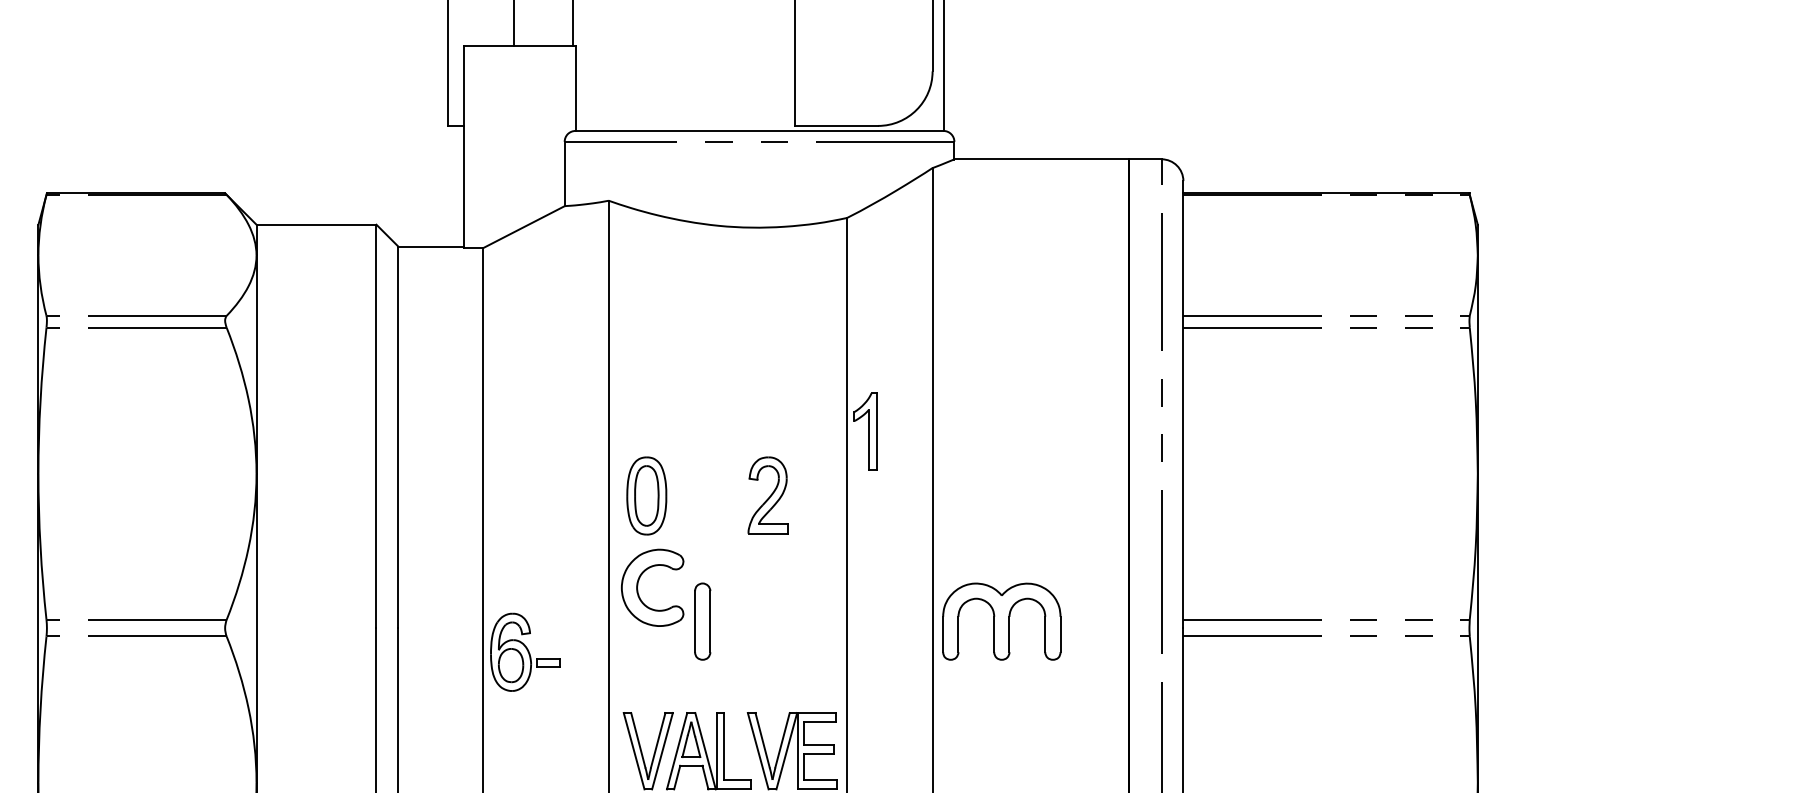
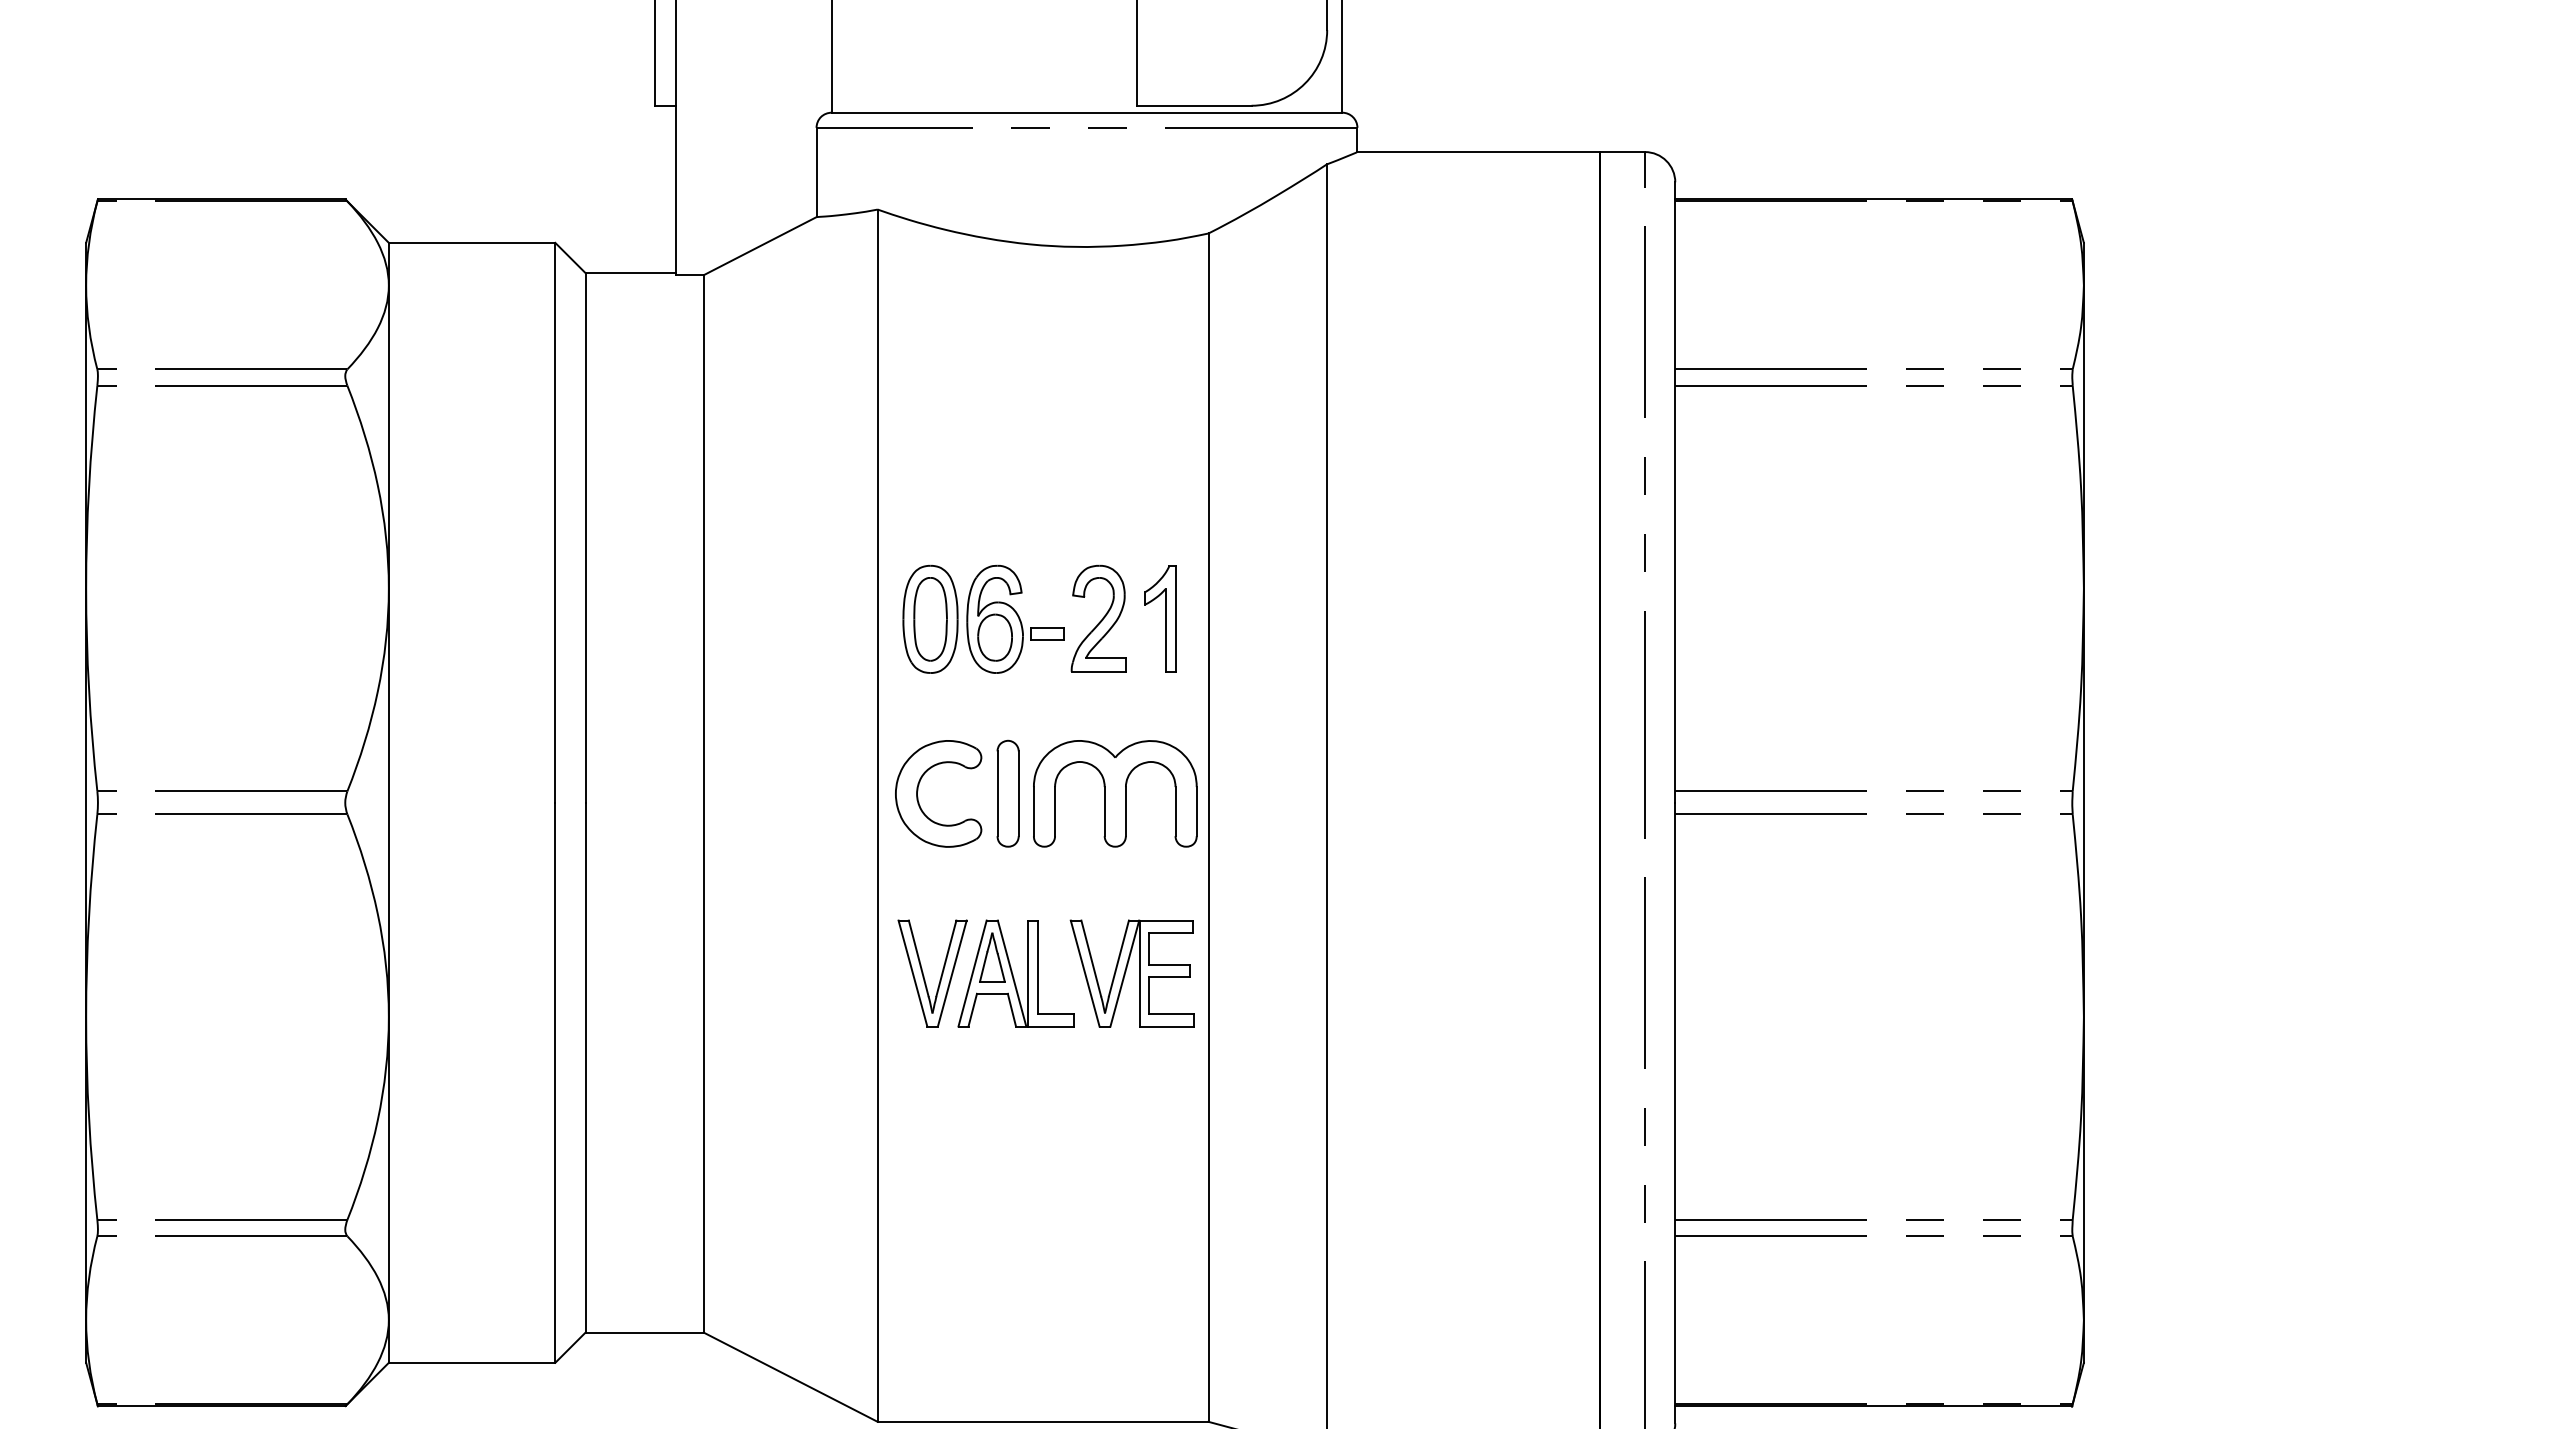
part: (865, 431) -> (1160, 618), moved
part: (638, 585) -> (918, 790), moved
part: (1001, 621) -> (1115, 793), moved
part: (525, 651) -> (1015, 618), moved

